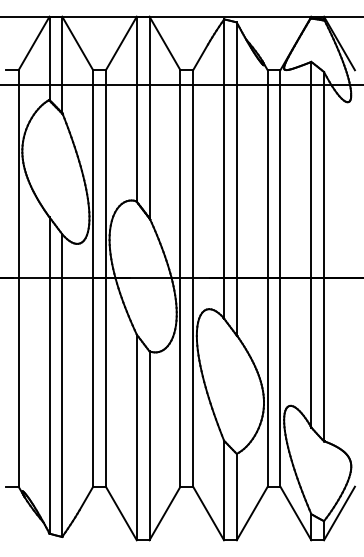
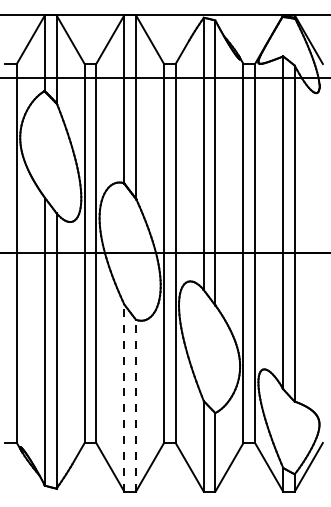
line: (136, 437) -> (124, 398), solid -> dashed
line: (149, 445) -> (135, 405), solid -> dashed

